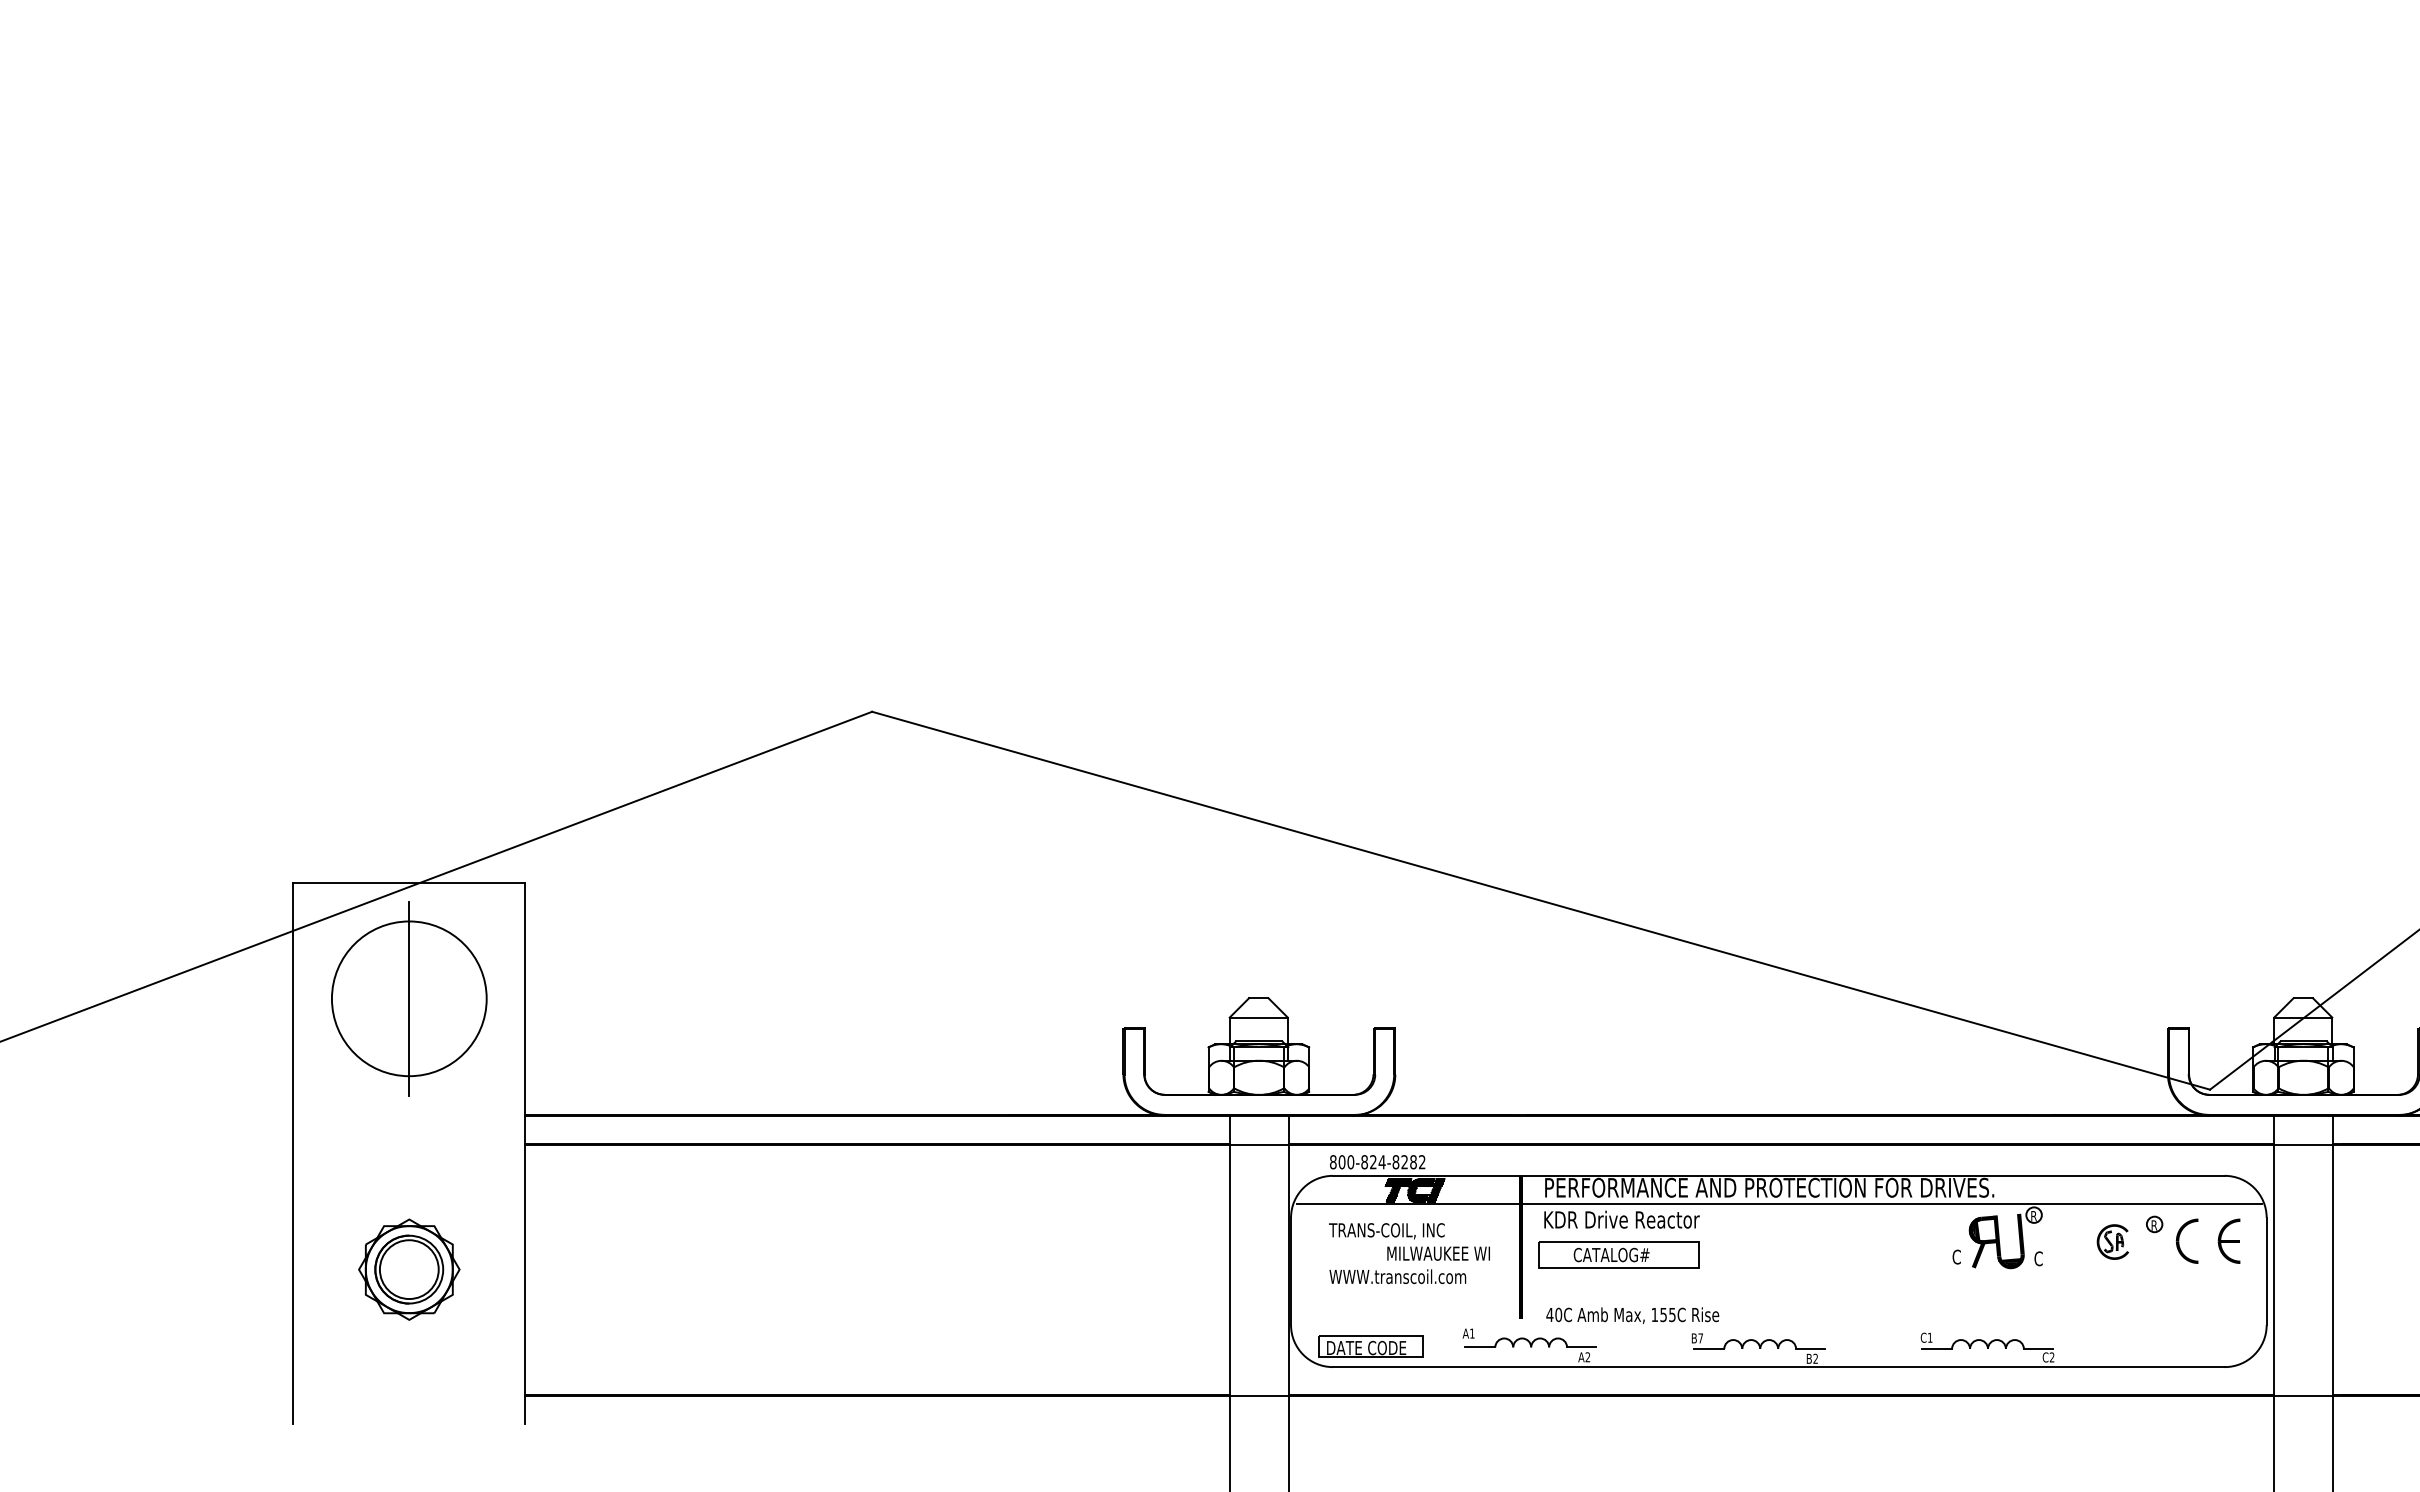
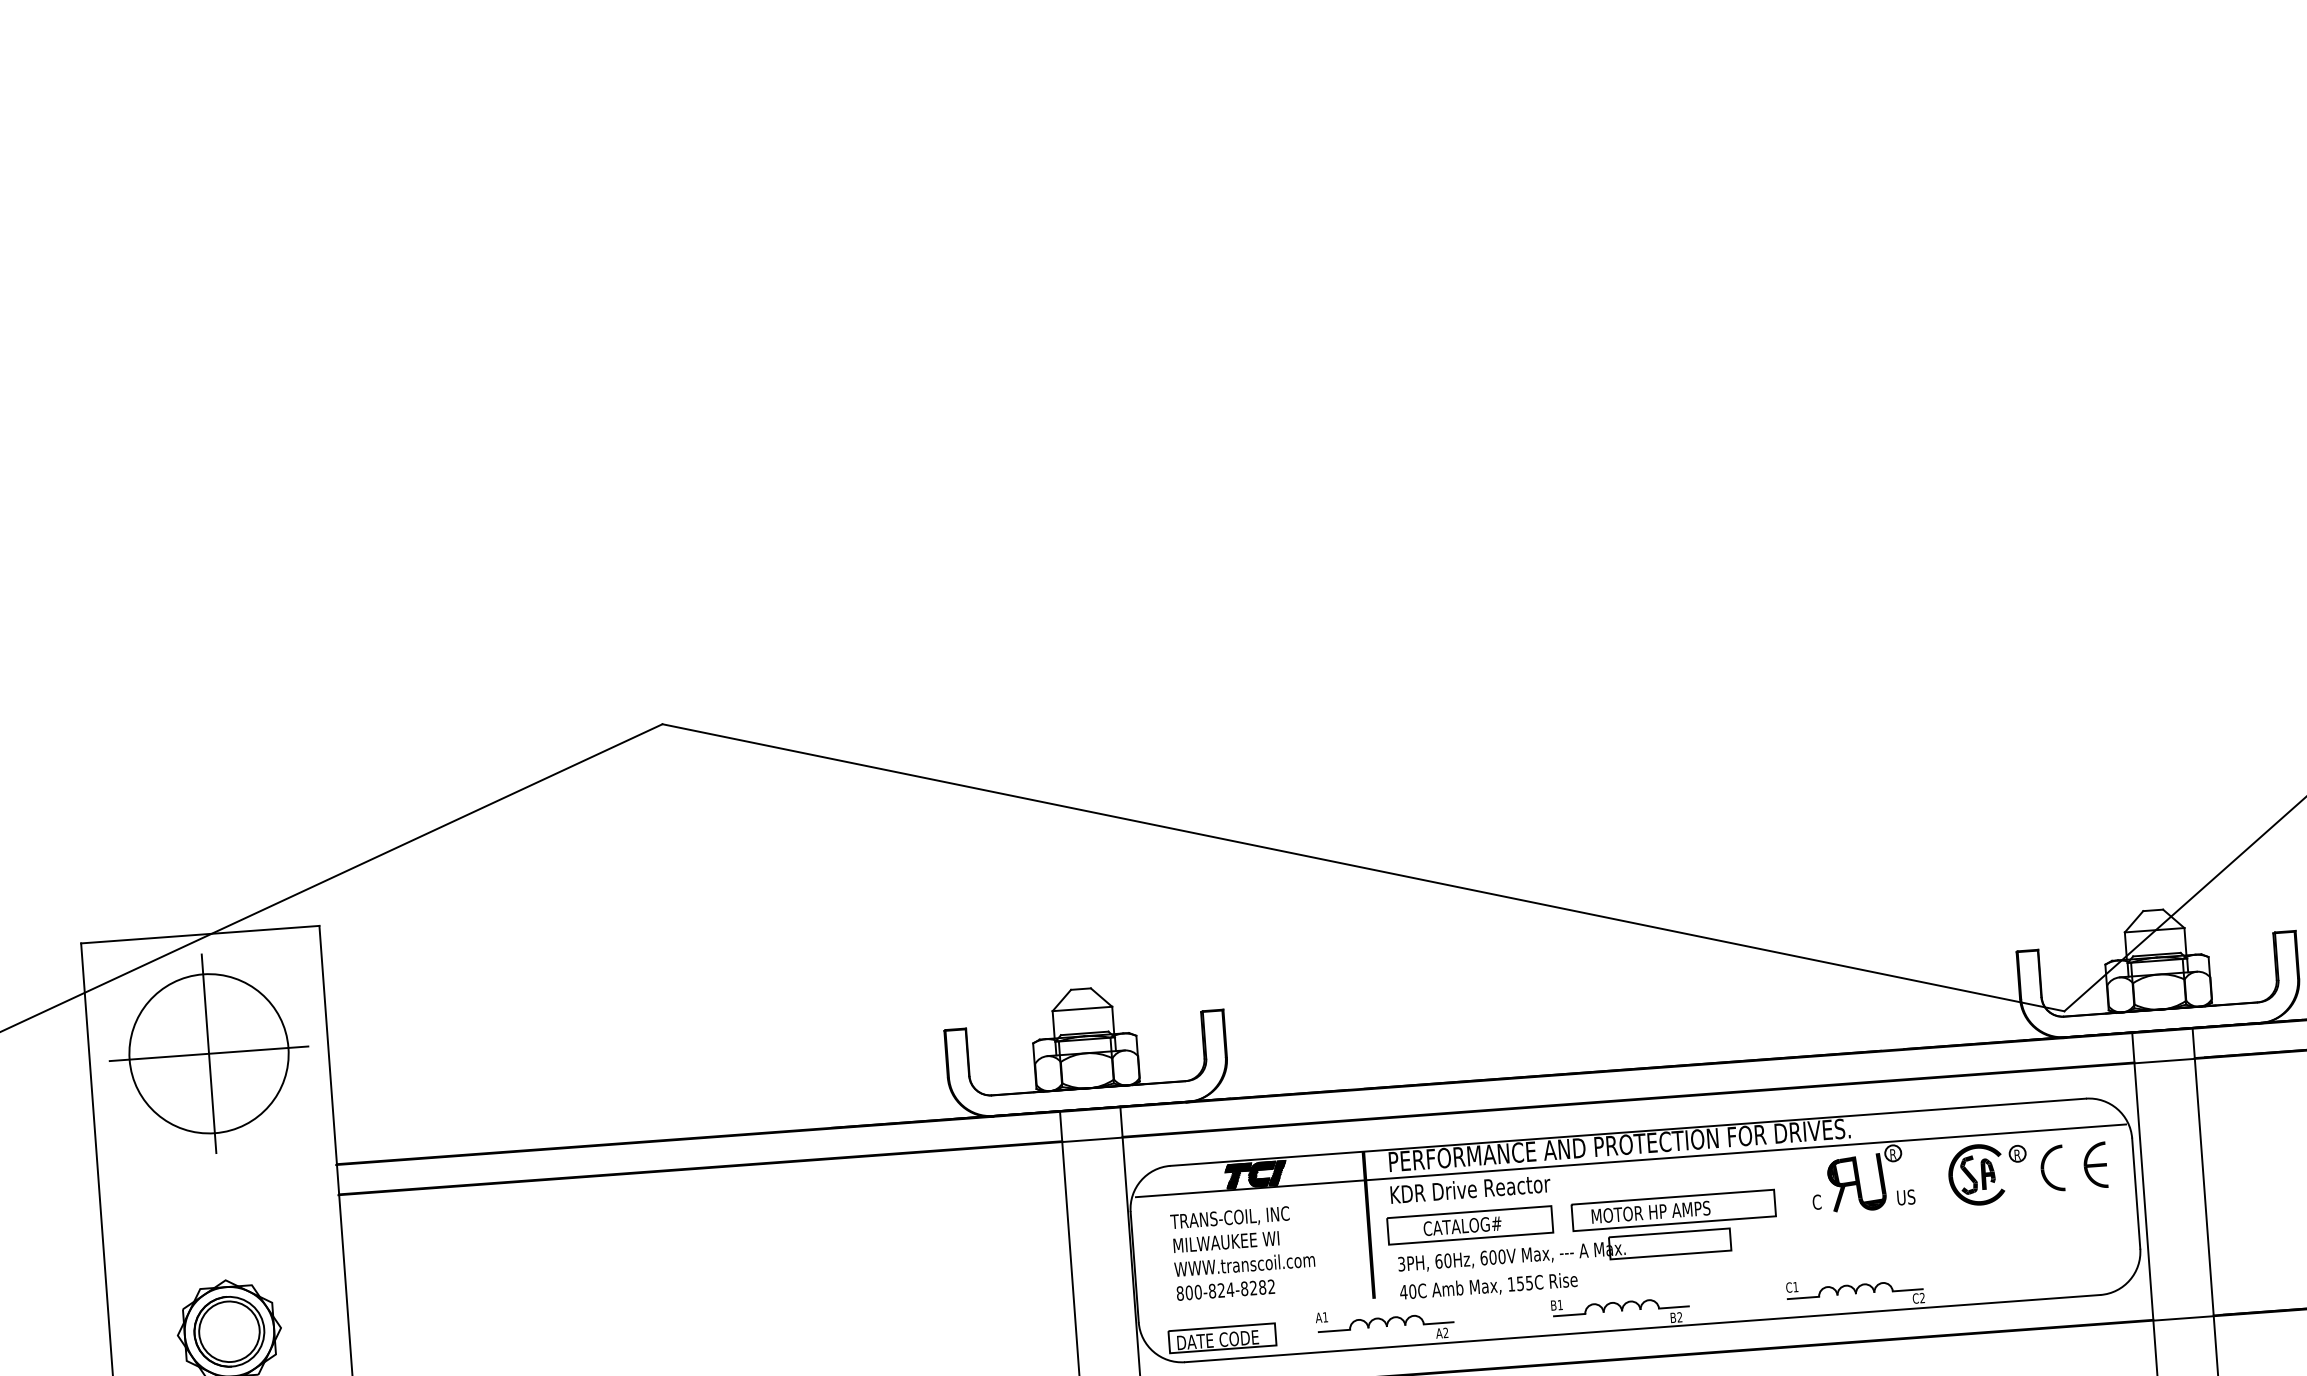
line: (409, 998) -> (209, 1053), added
text: (1377, 1162) -> (1225, 1290), moved
part: (2112, 1241) -> (1975, 1174), size x1.67
text: (1438, 1253) -> (1226, 1241), moved
text: (2043, 1258) -> (1906, 1197), C -> US
part: (1731, 1269) -> (1586, 1231), added
text: (1700, 1338) -> (1560, 1305), B7 -> B1

